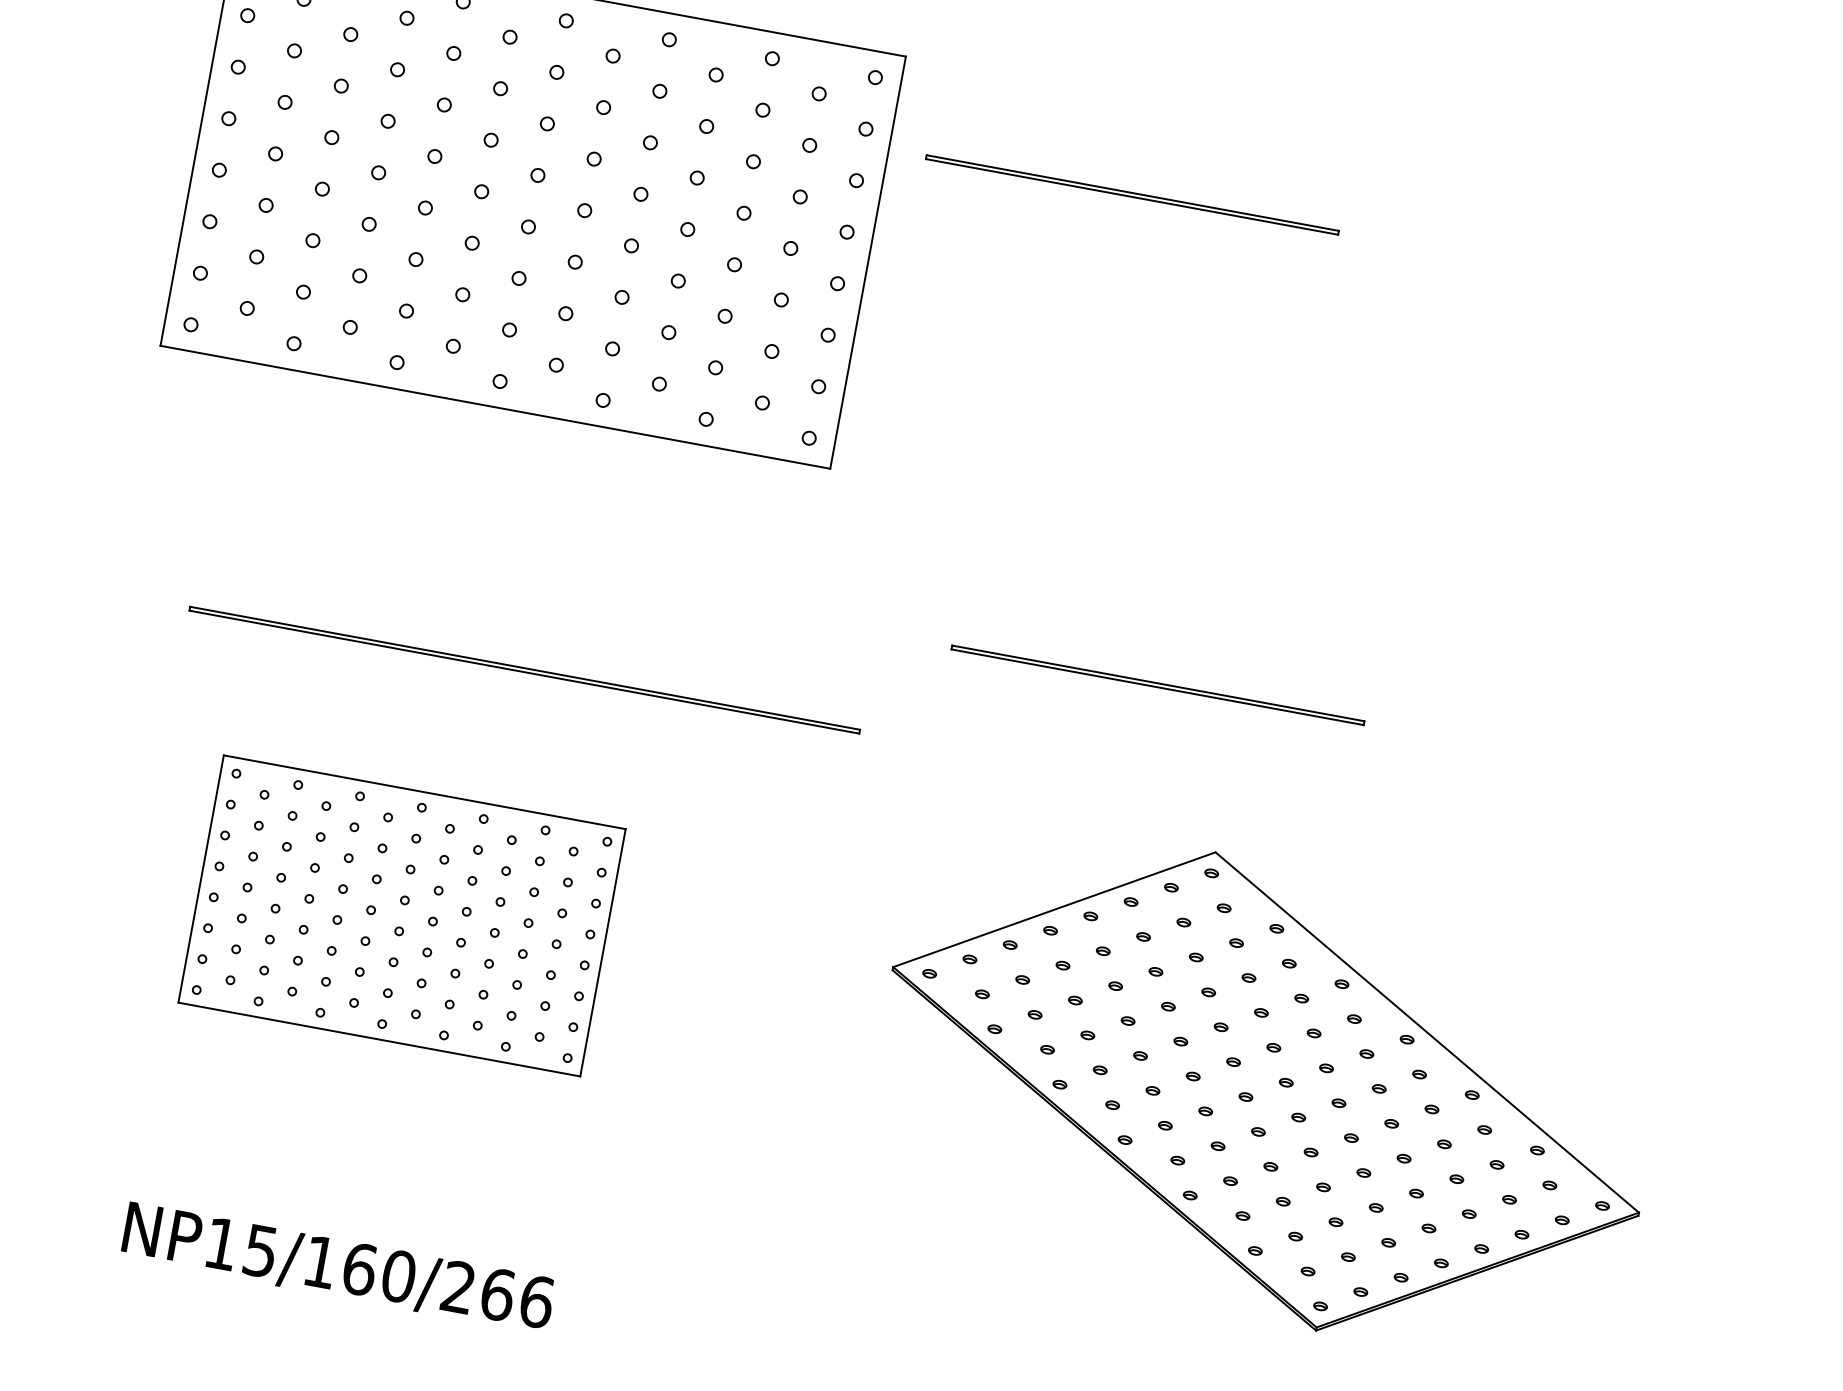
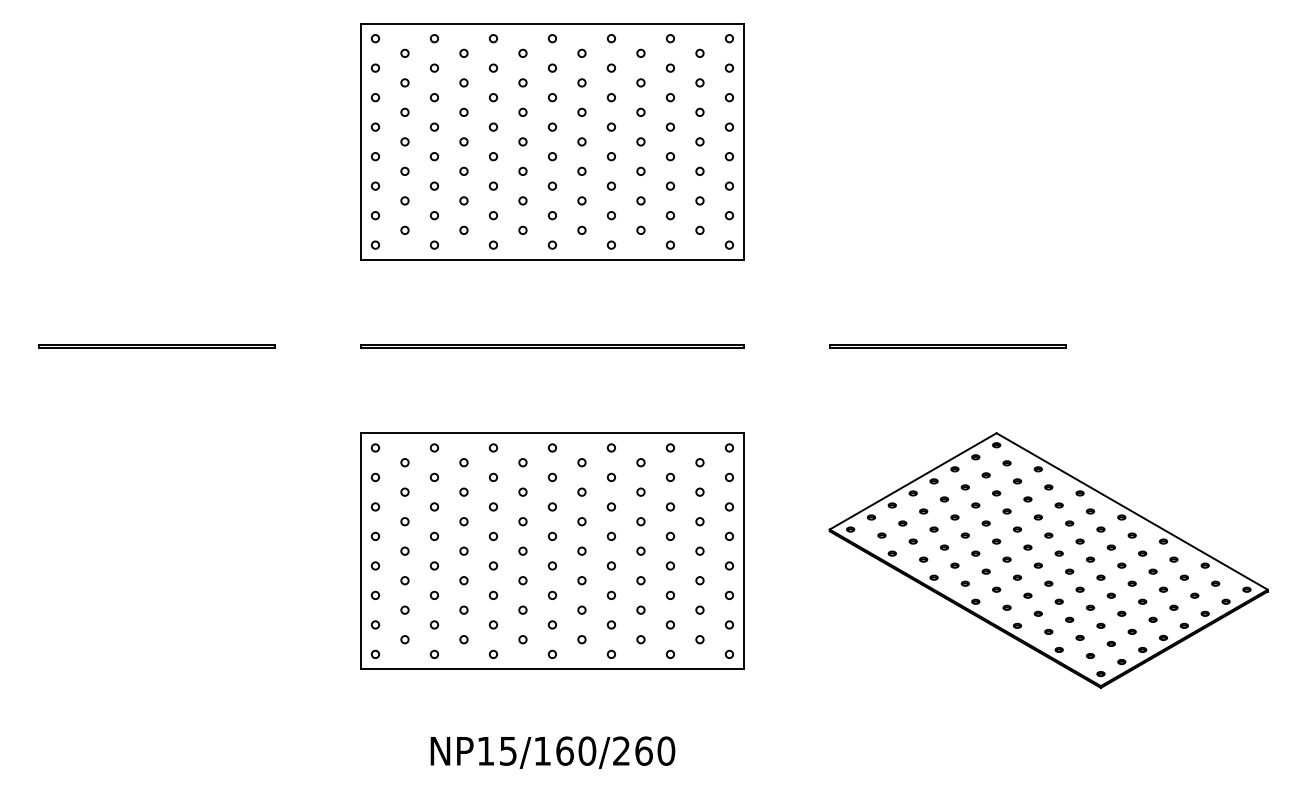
line: (1132, 193) -> (883, 76), removed
line: (525, 668) -> (552, 345), moved
part: (402, 914) -> (552, 550), size x1.67
text: (537, 1300) -> (666, 750), NP15/160/266 -> NP15/160/260

